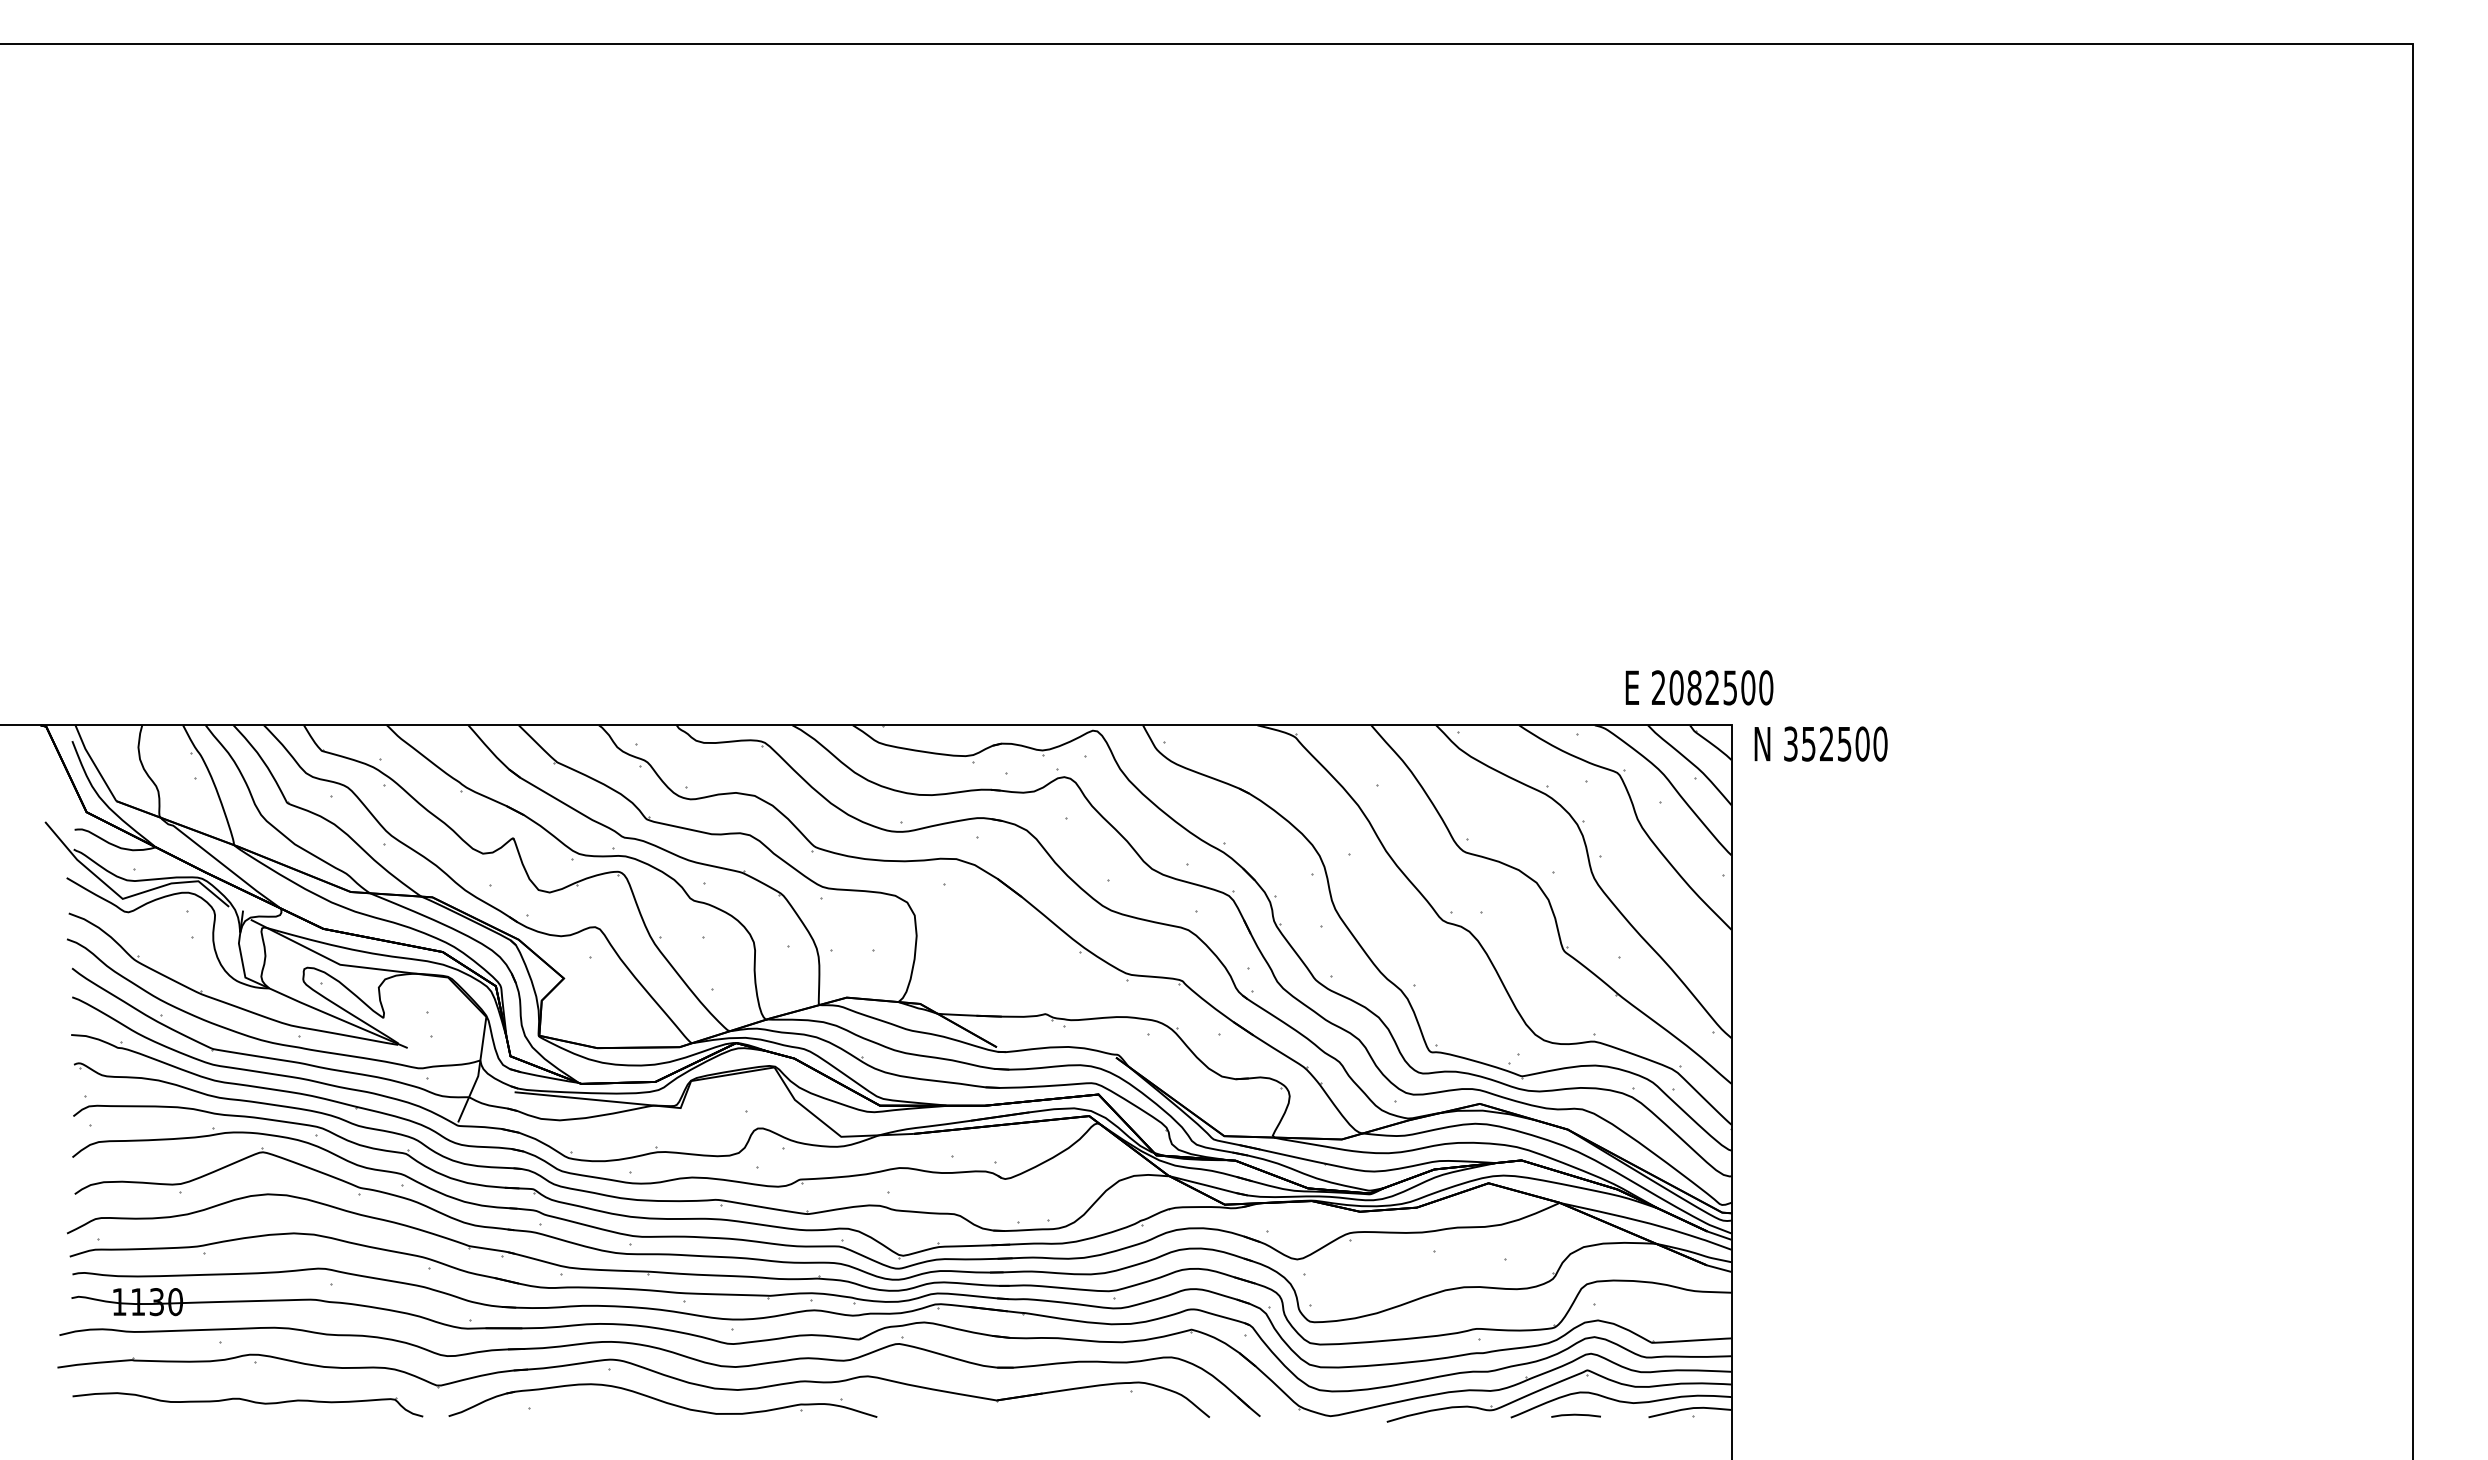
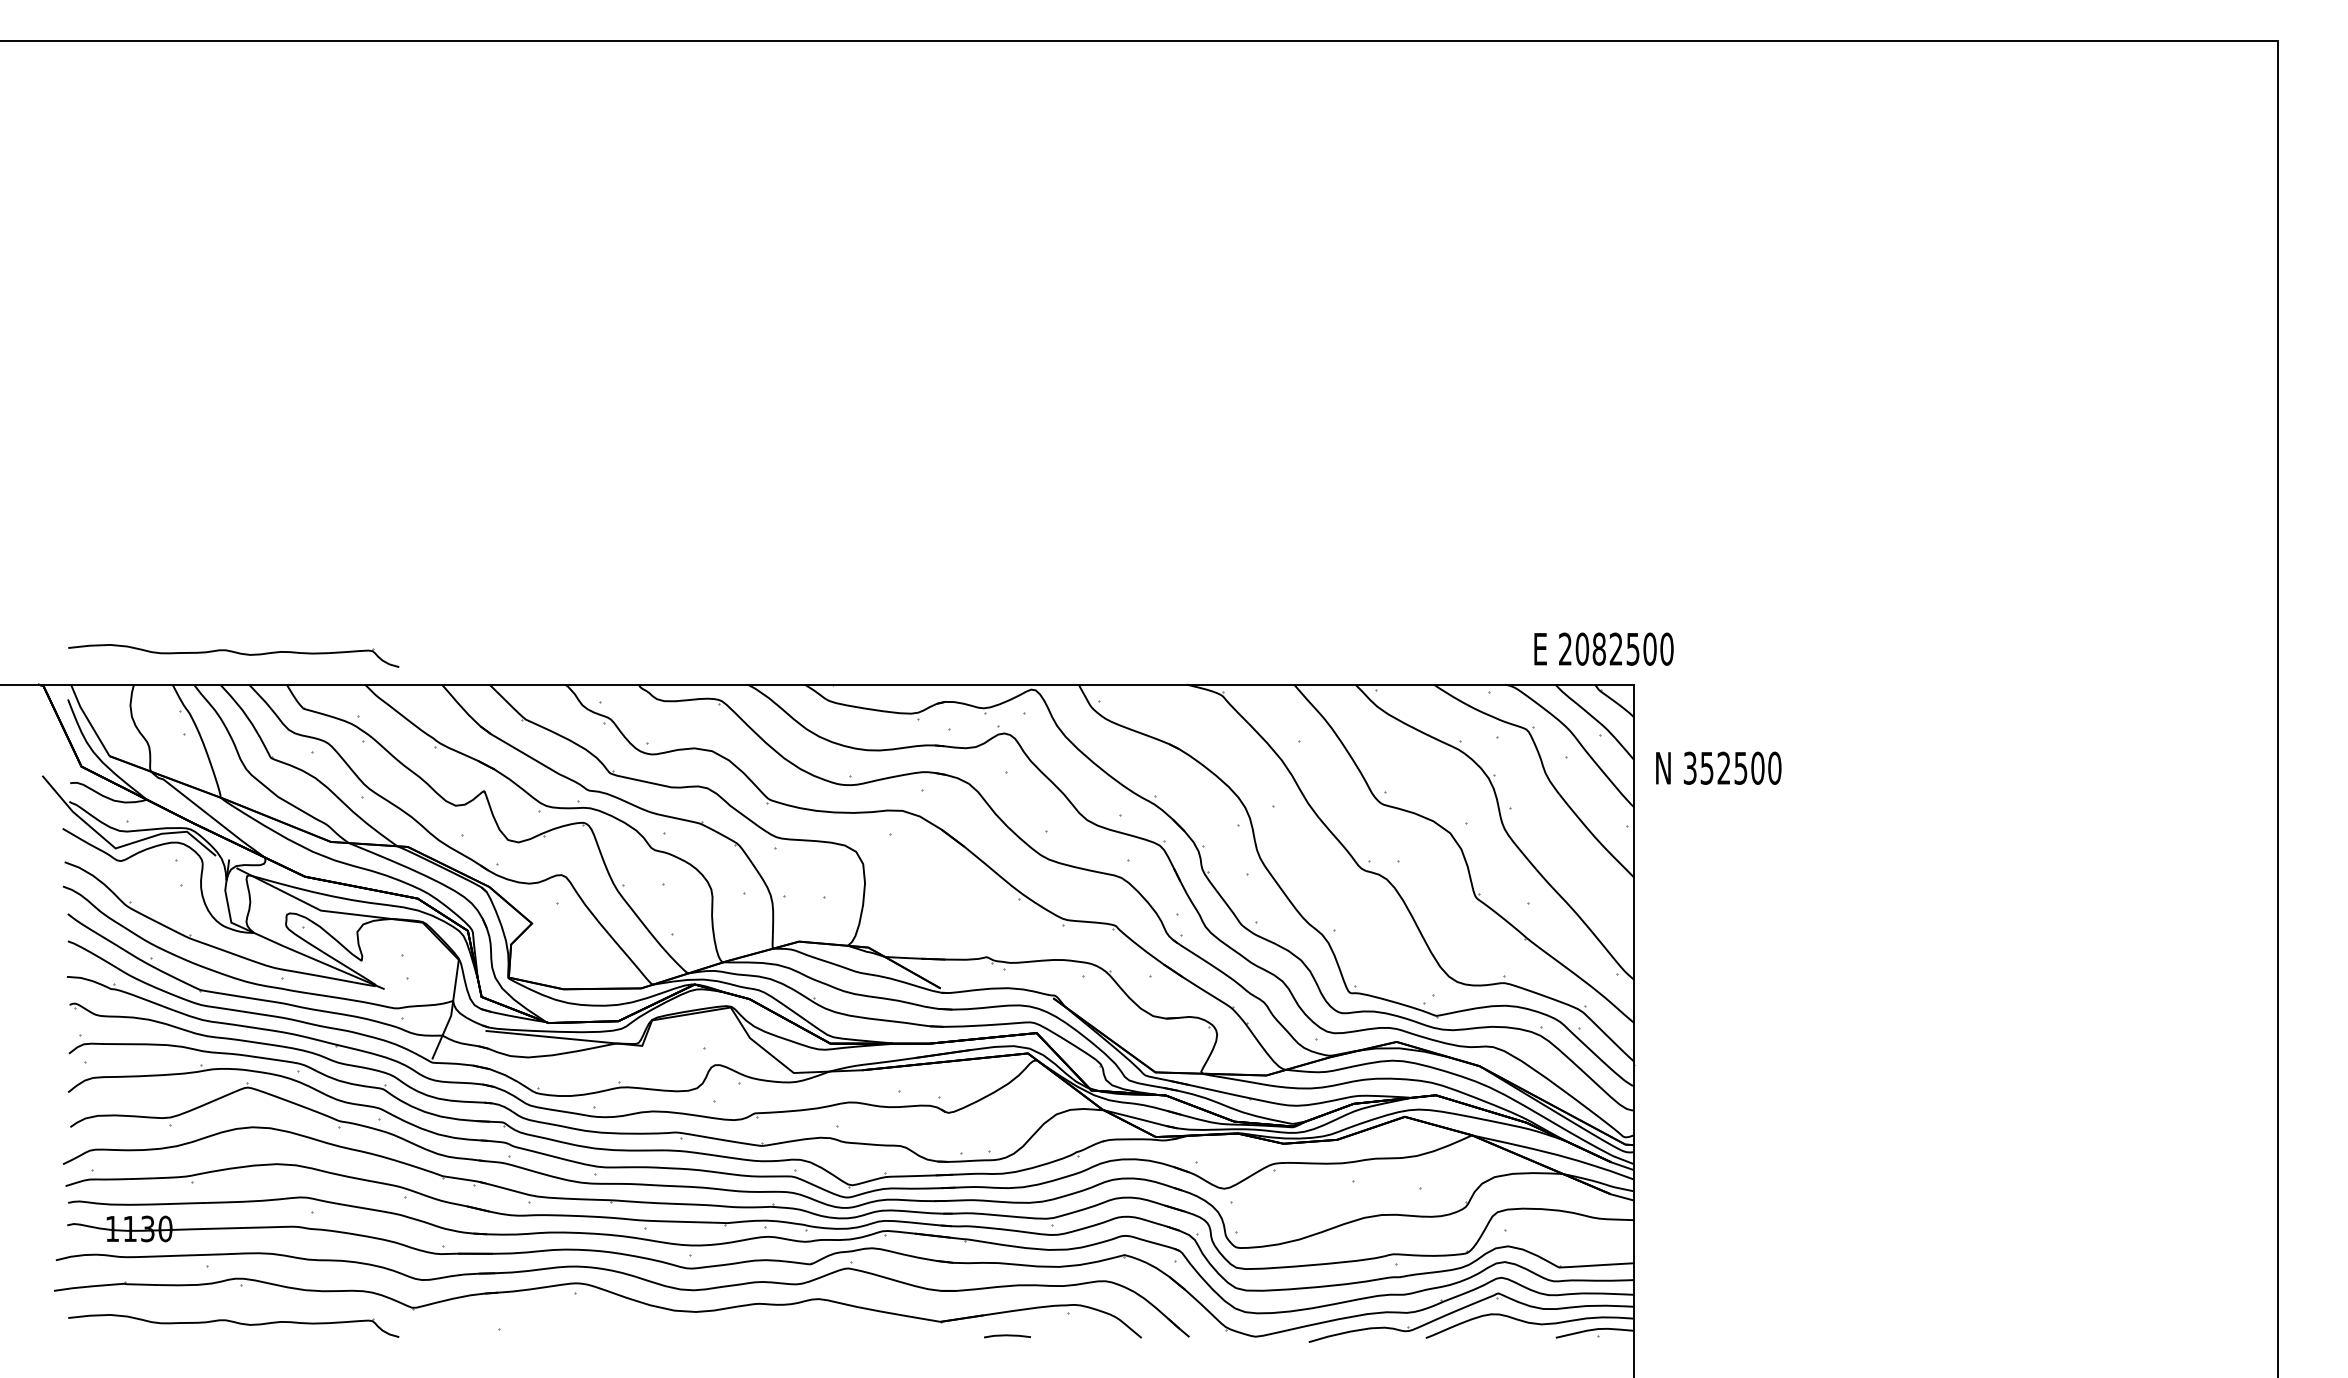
part: (247, 694) -> (233, 655), added
text: (1820, 743) -> (1718, 767), moved
part: (662, 1400) -> (625, 1321), removed
line: (1576, 1415) -> (1007, 1336), moved

